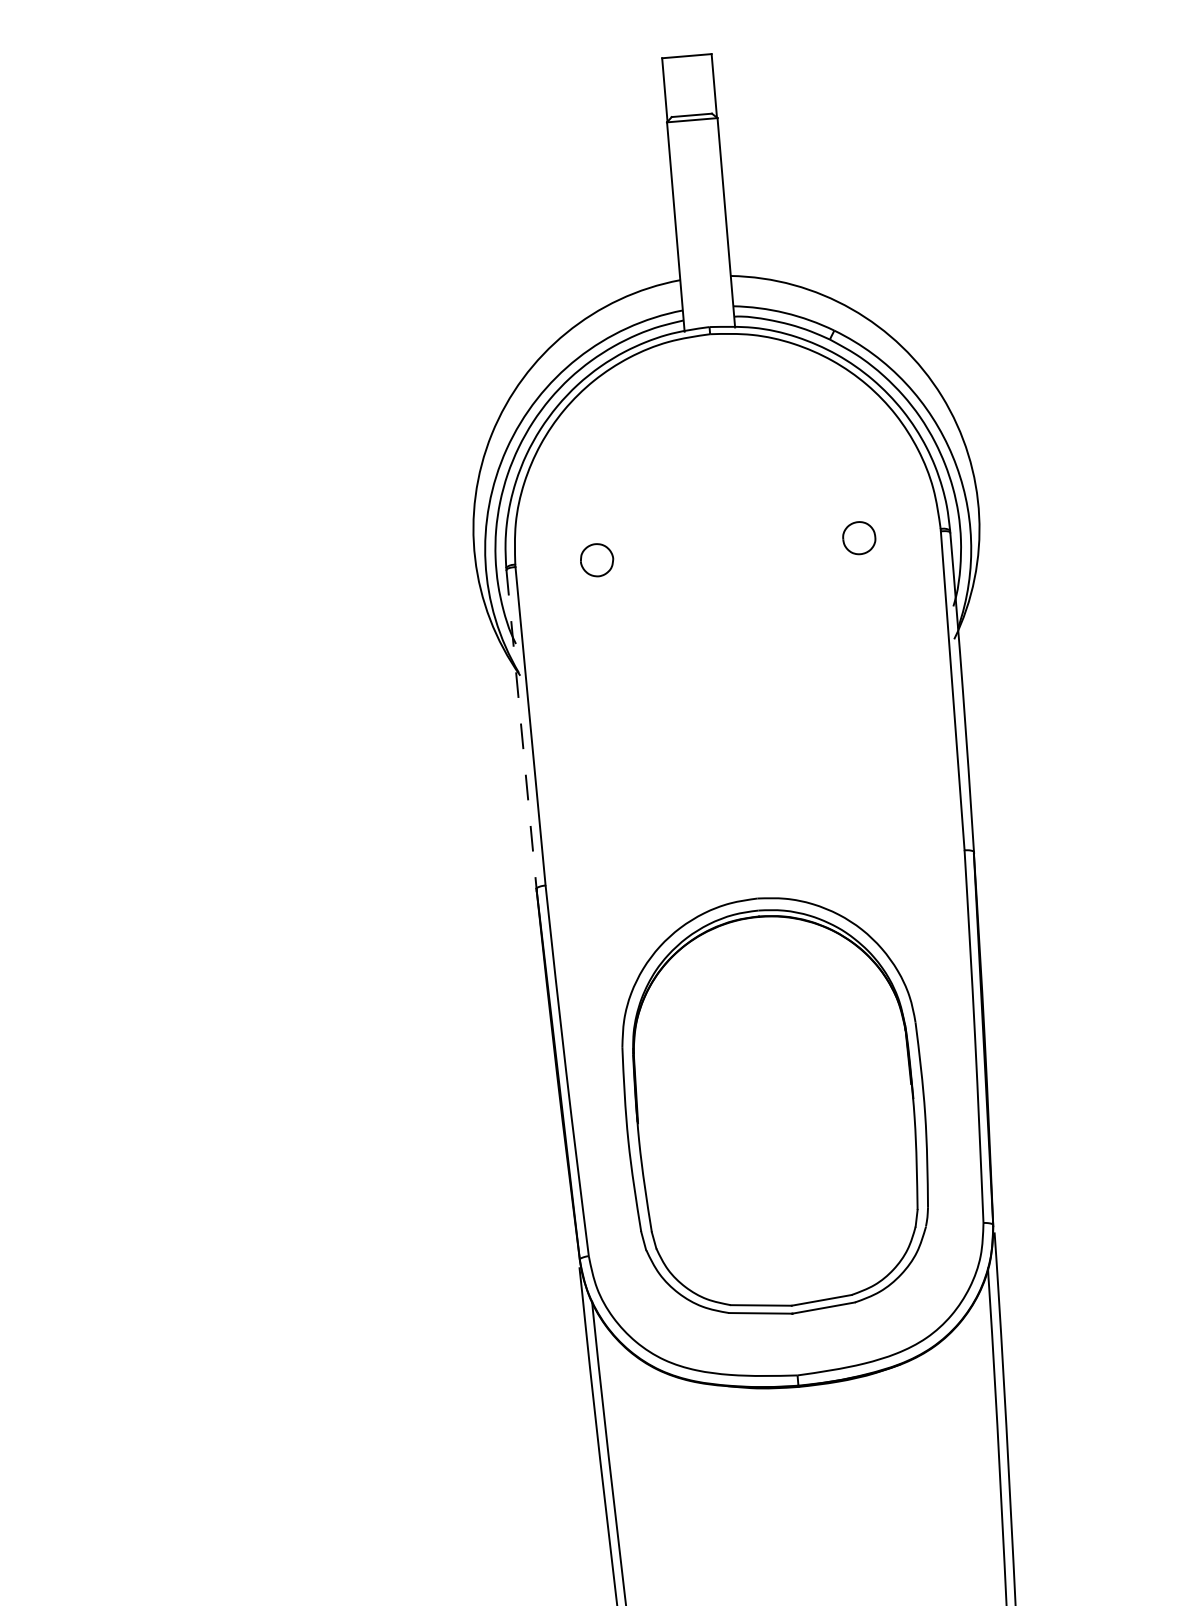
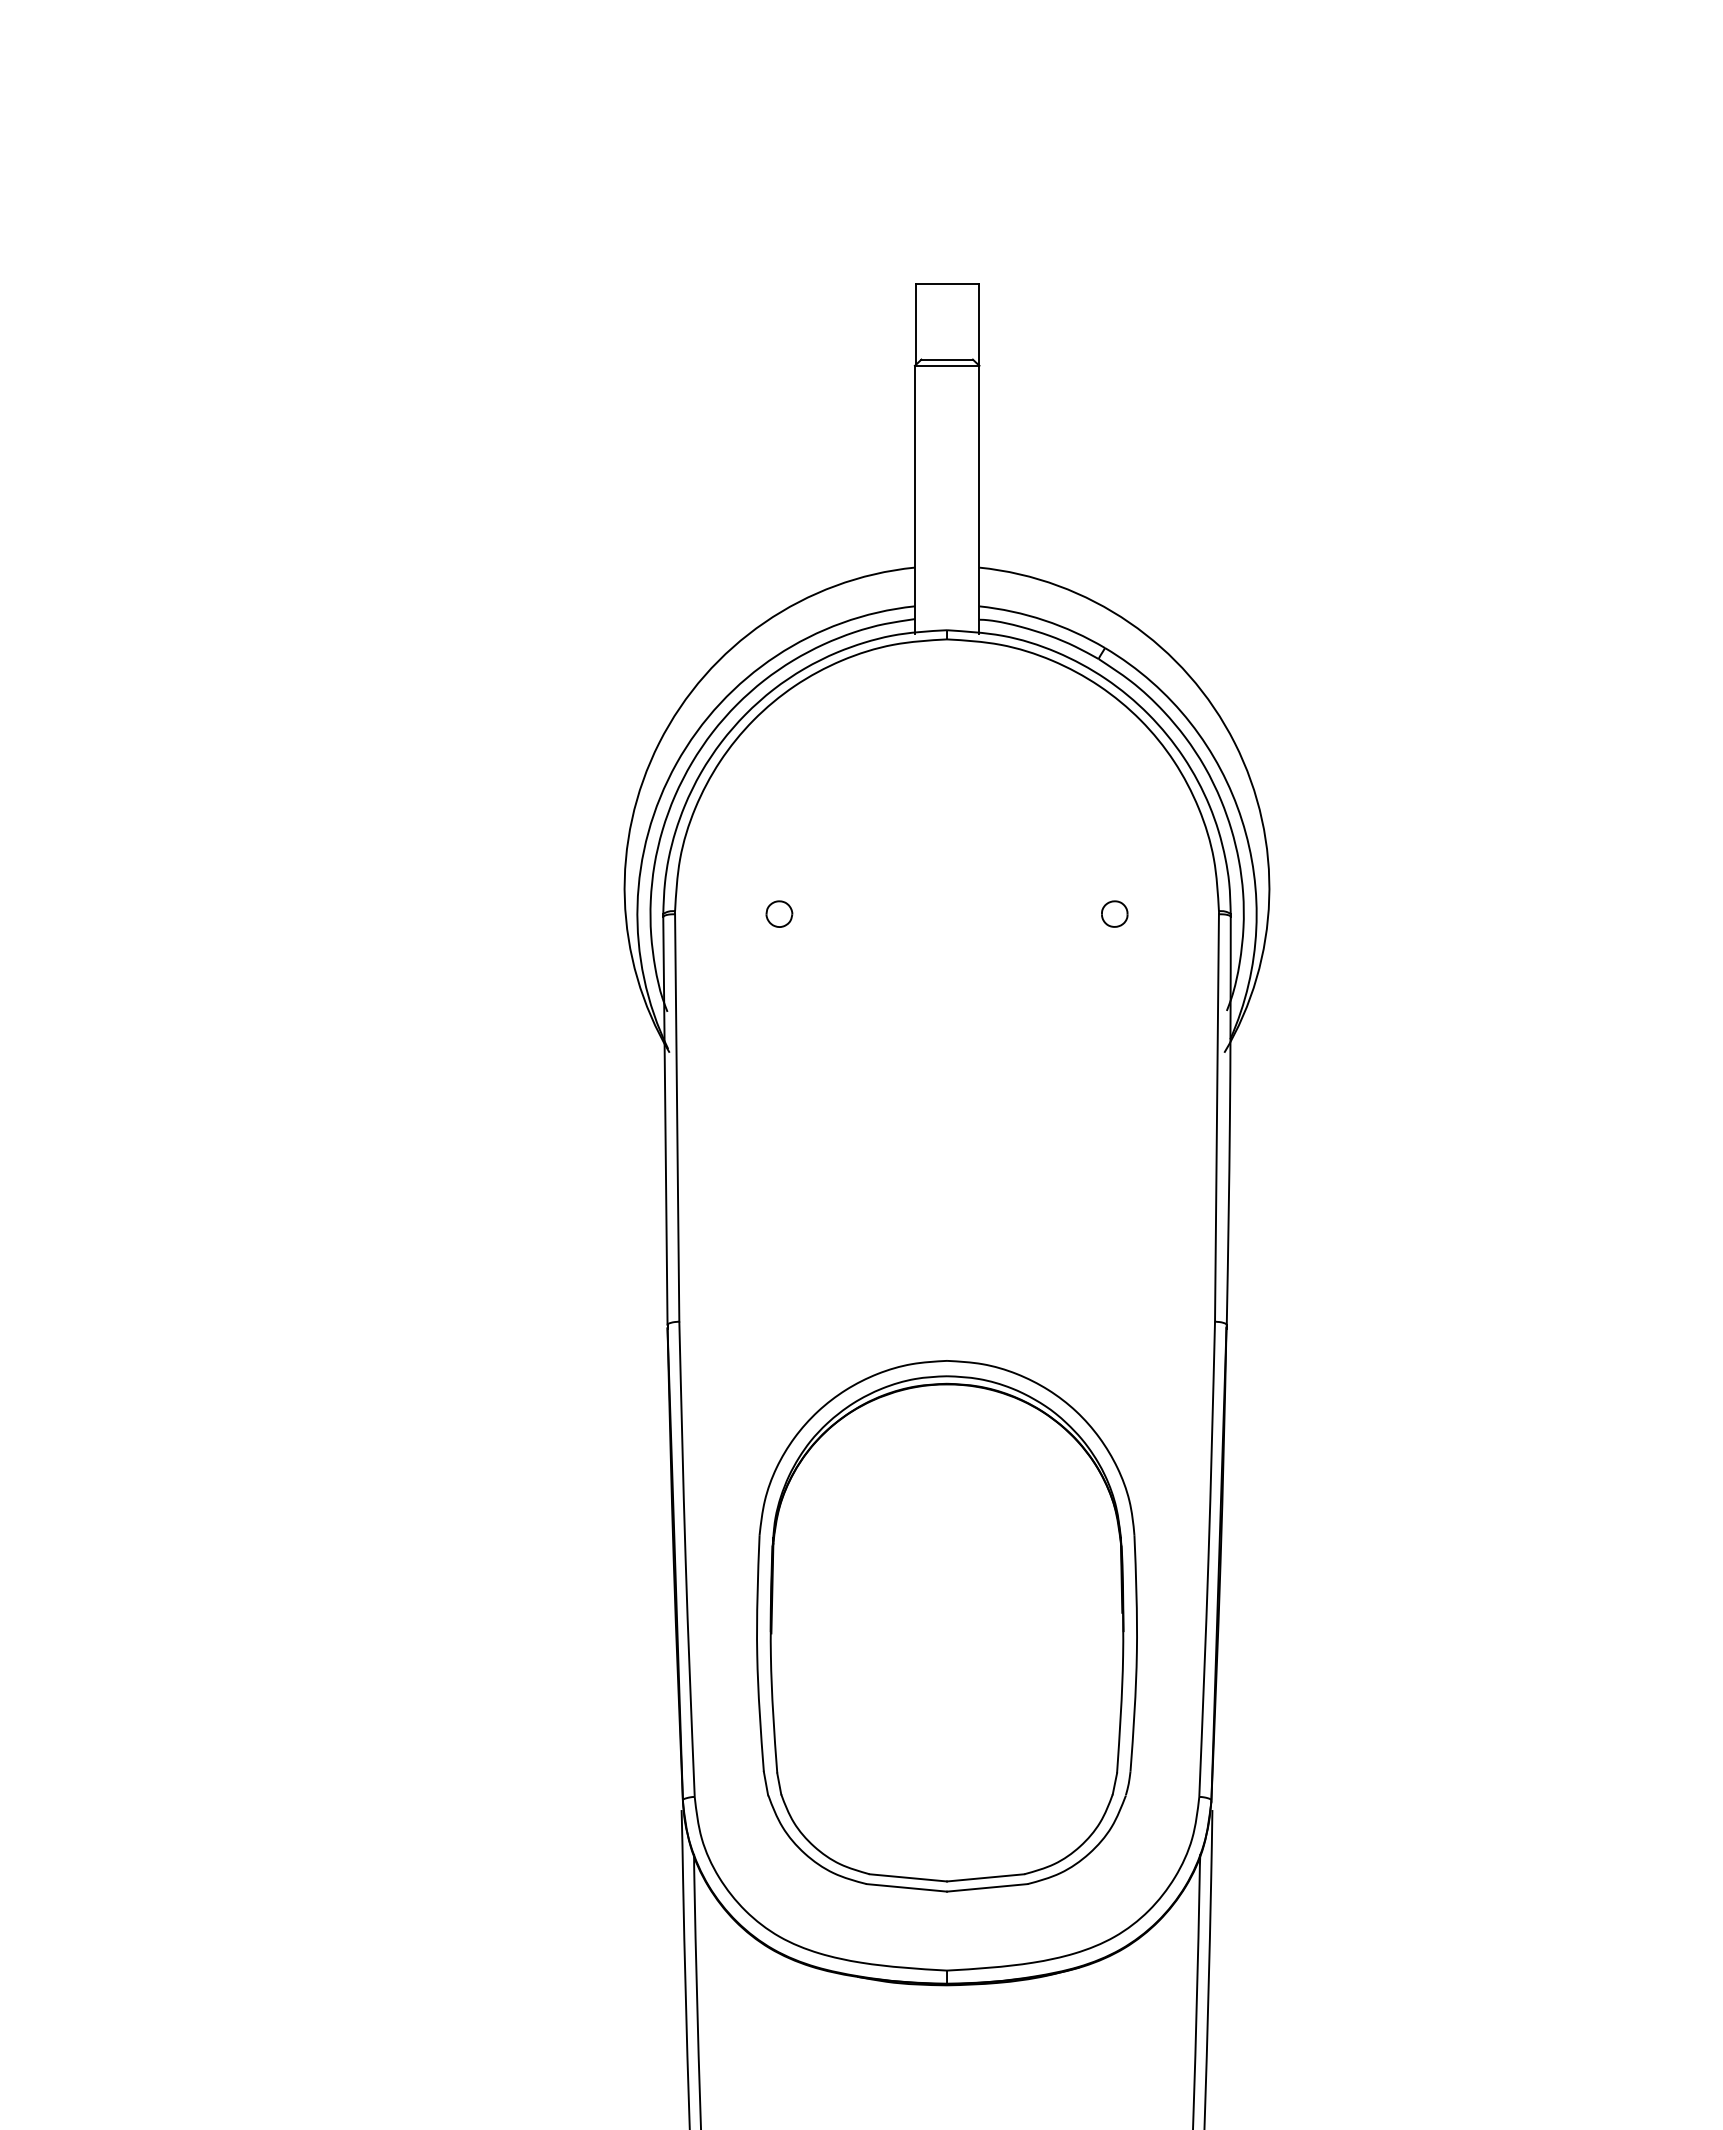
part: (859, 537) -> (1114, 913), size x0.62
part: (597, 559) -> (779, 913), size x0.62
line: (521, 729) -> (665, 1120), dashed -> solid

